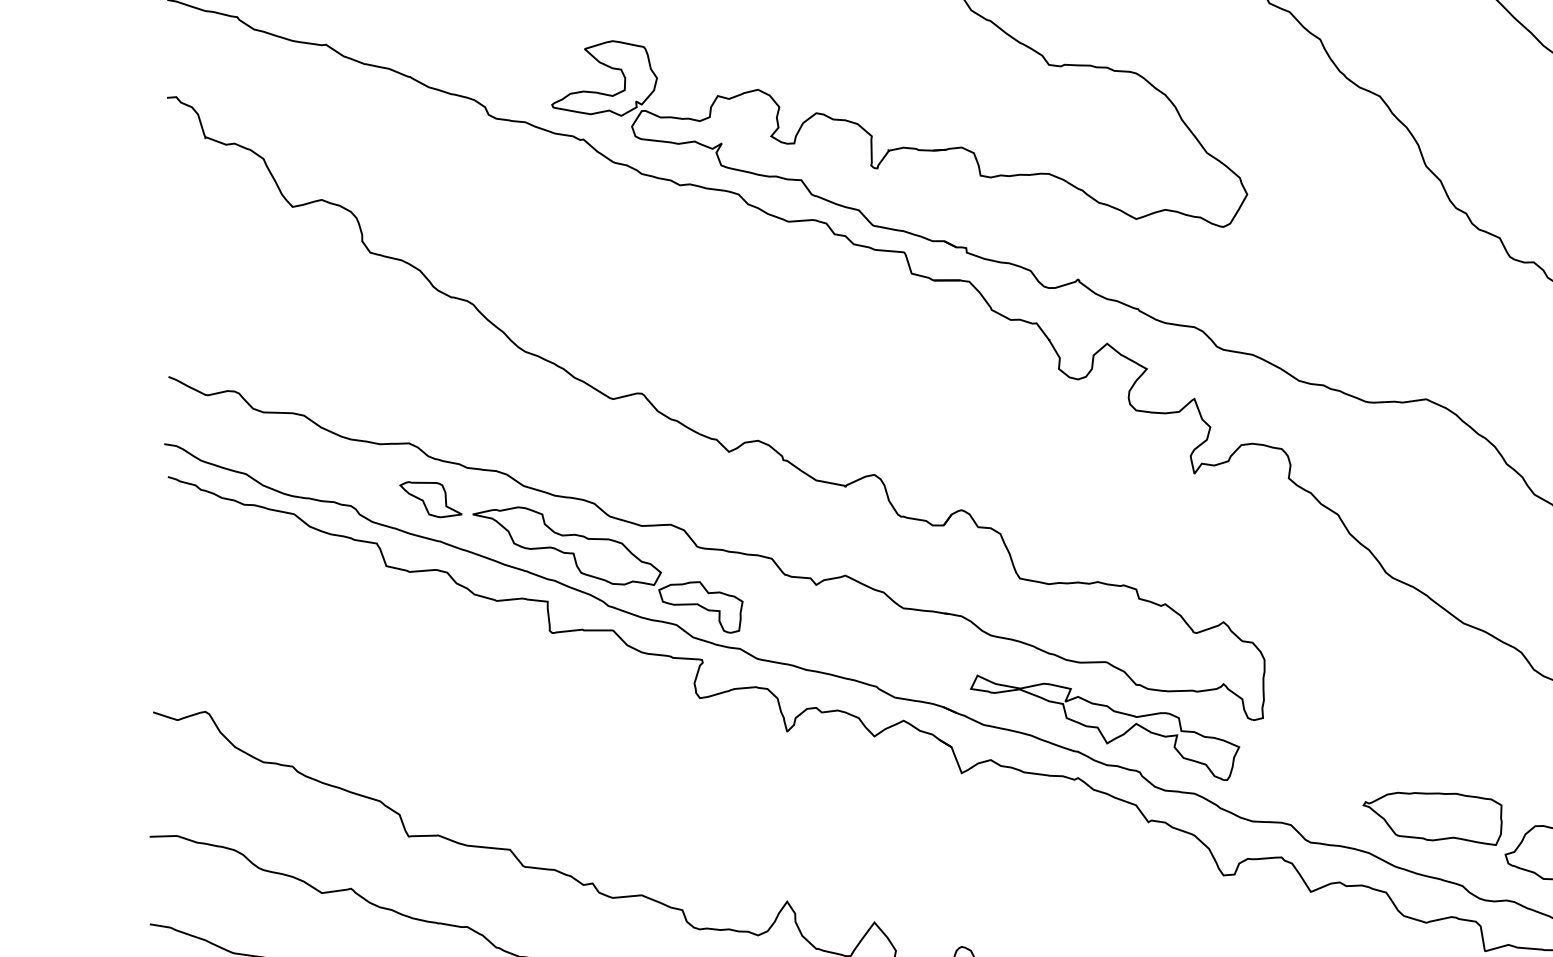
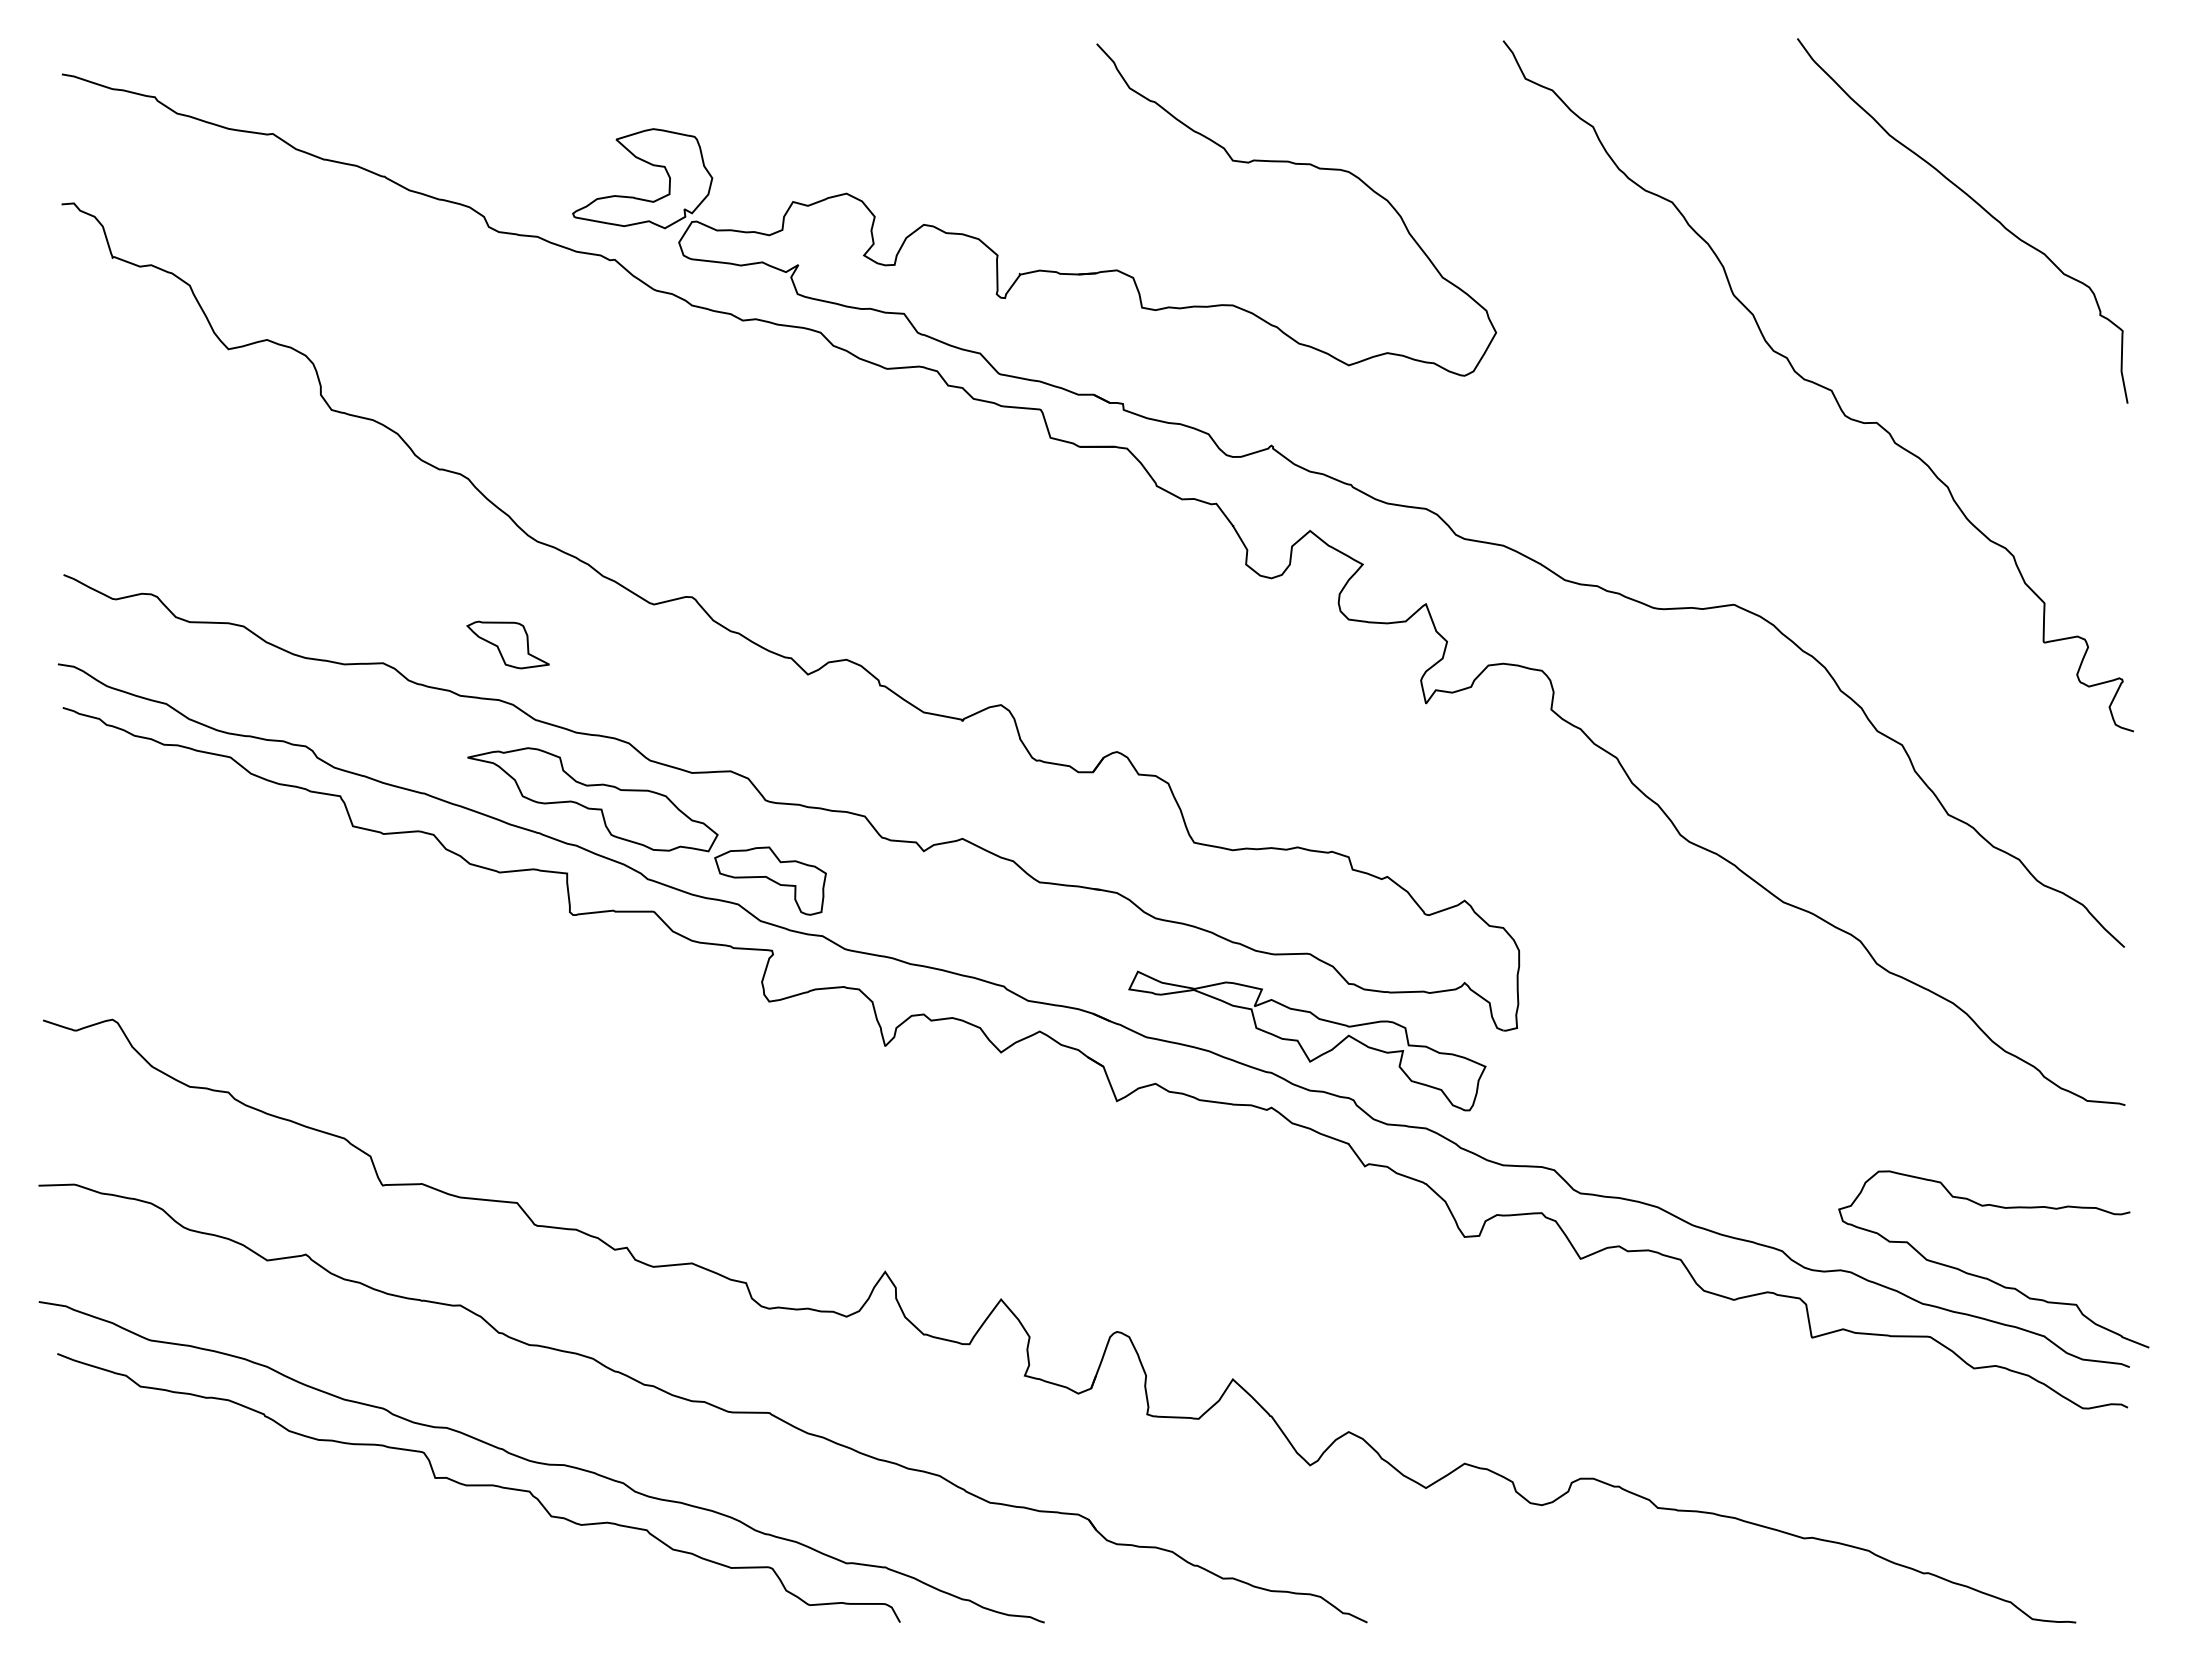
part: (430, 499) -> (507, 644), moved
part: (1432, 818) -> (1741, 1161), removed

